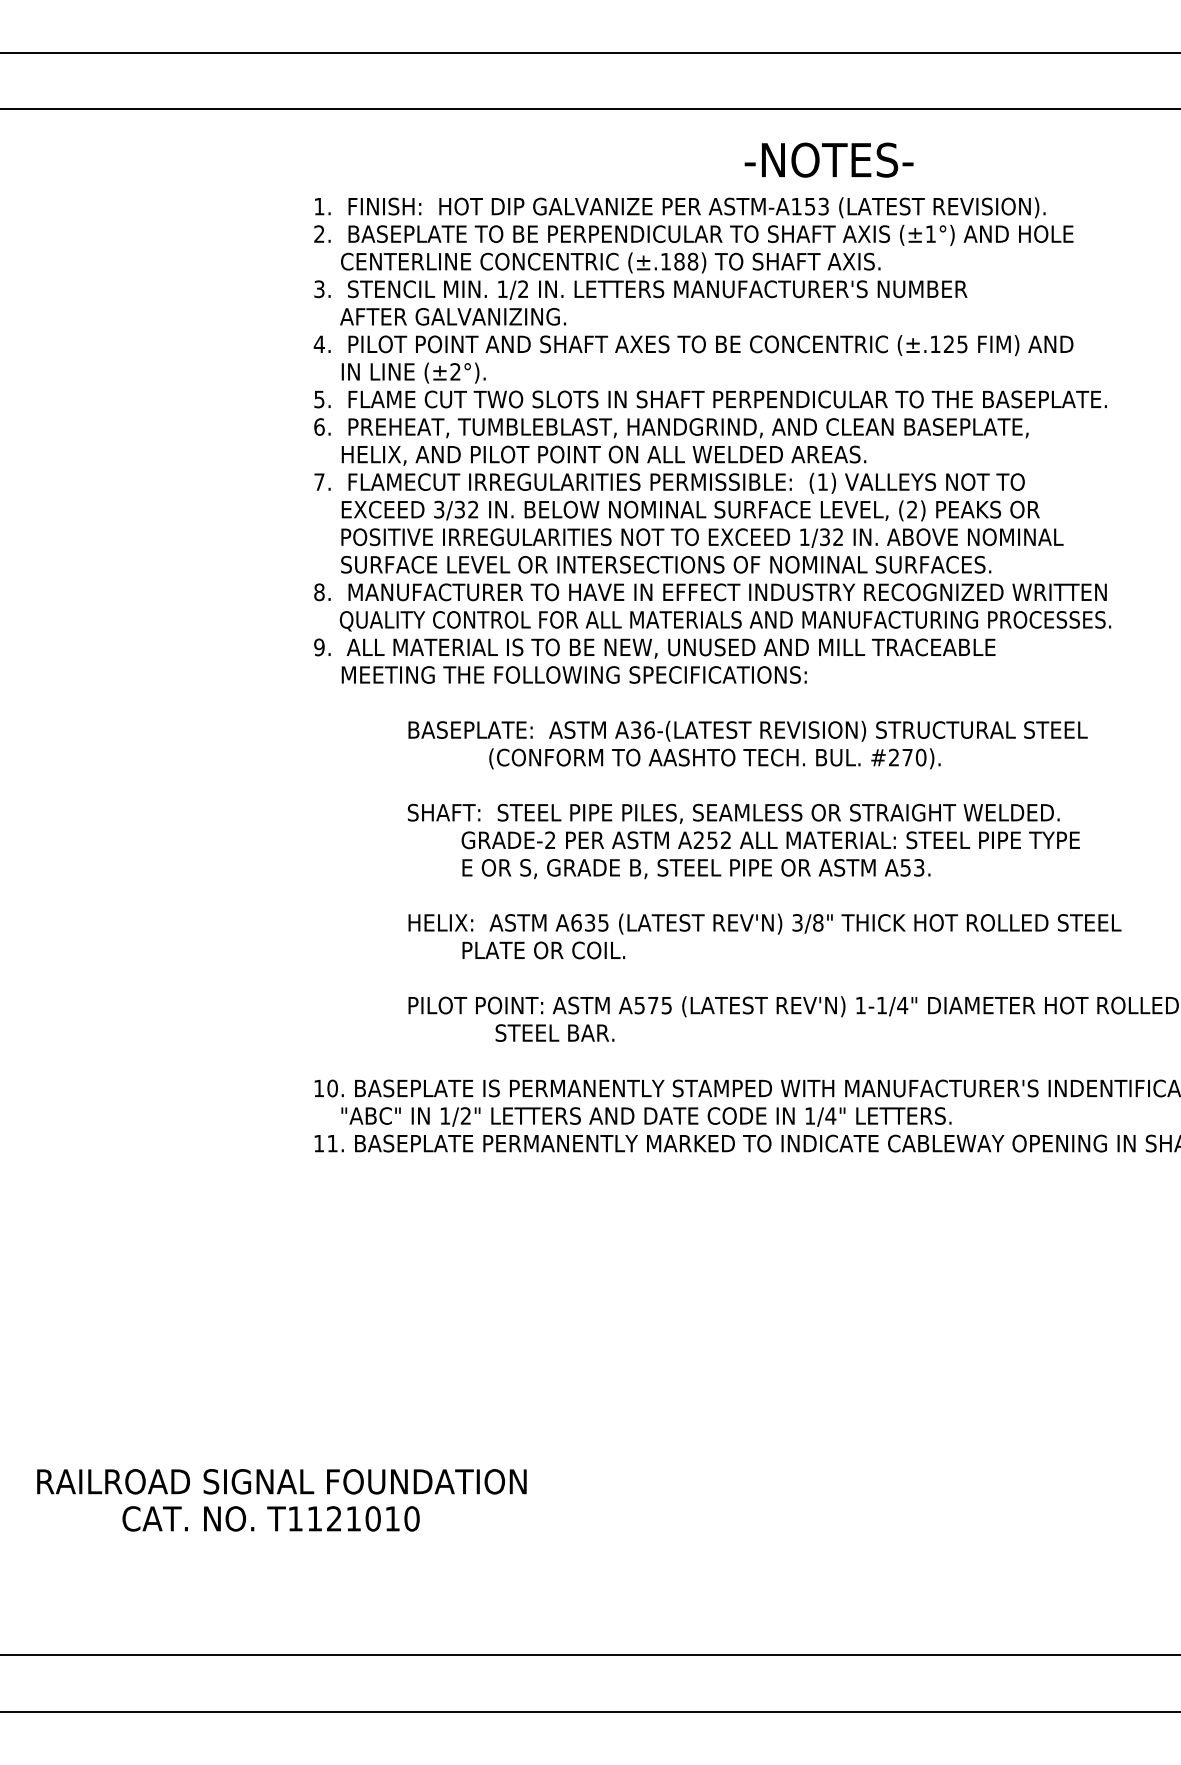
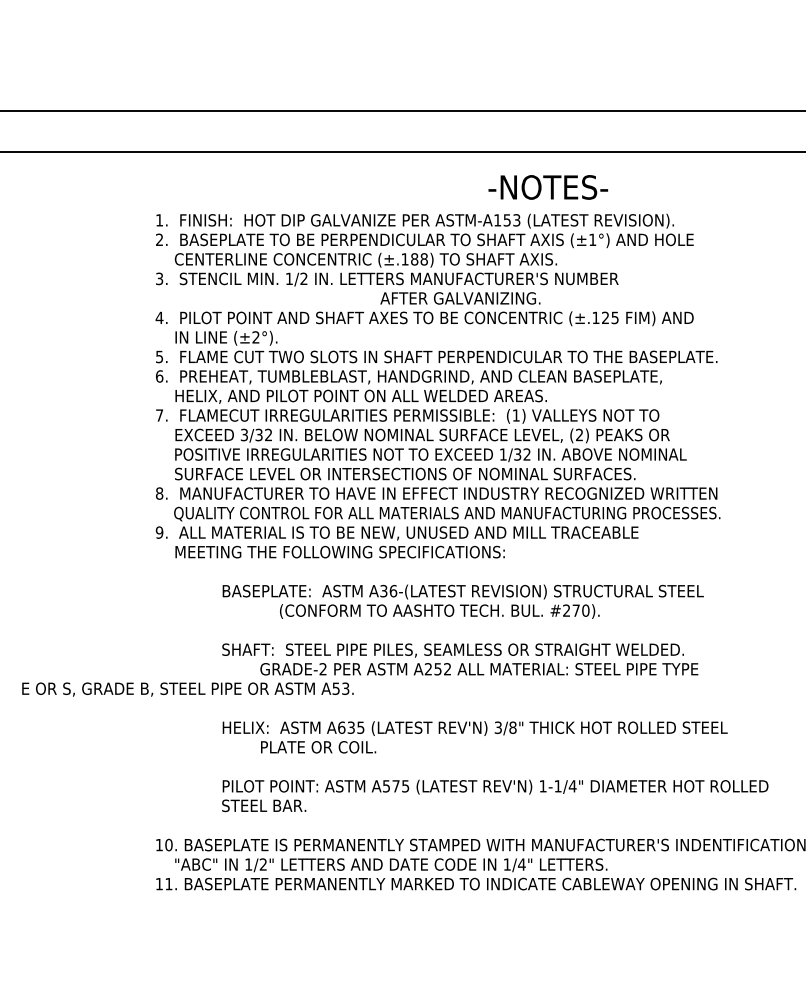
text: (828, 159) -> (547, 186), moved
text: (452, 316) -> (460, 298), moved
text: (696, 869) -> (187, 689), moved
text: (554, 1032) -> (263, 805), moved

